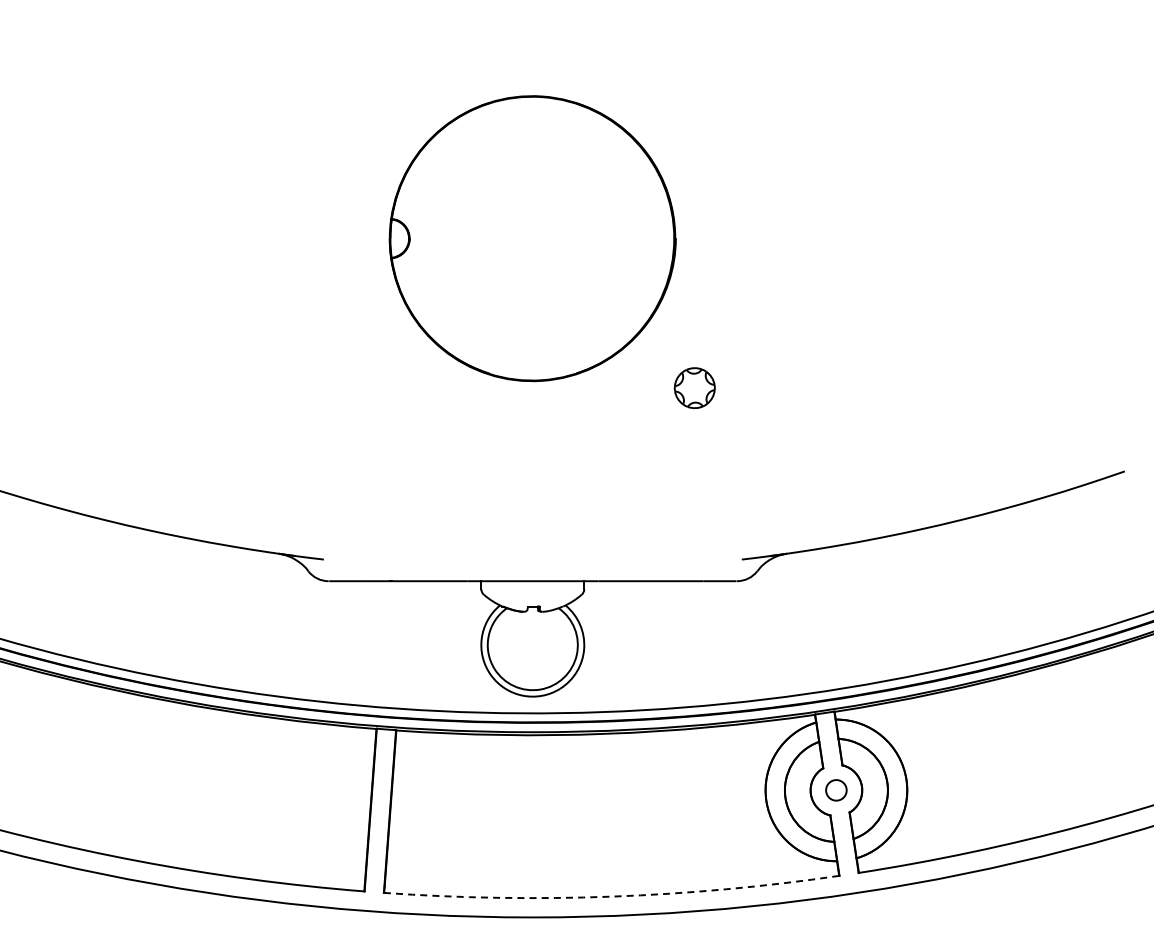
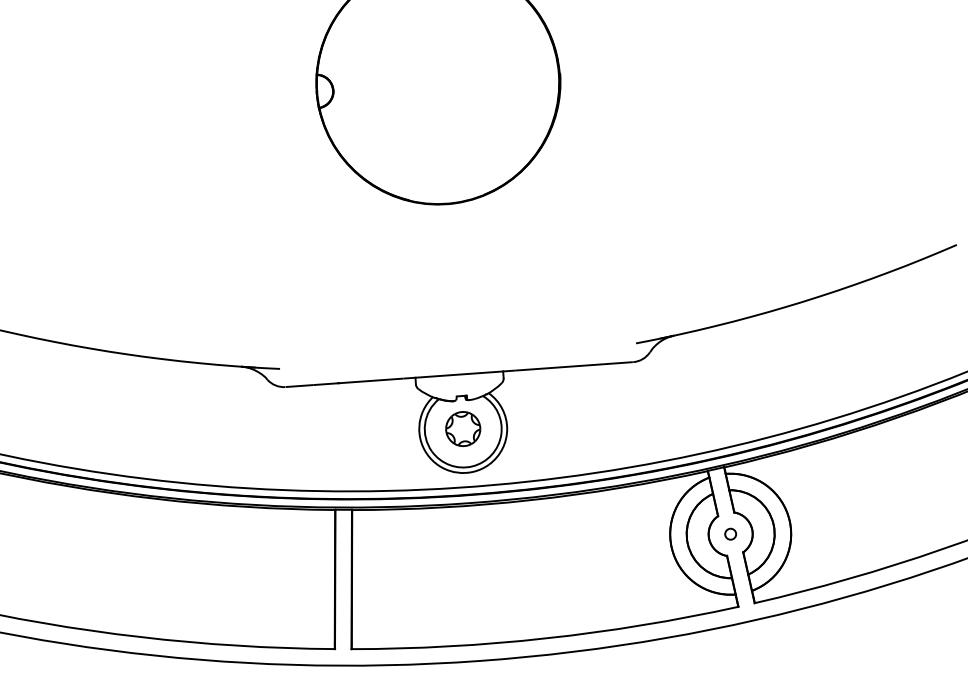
part: (694, 388) -> (462, 429), moved
circle: (836, 790) -> (730, 534), size x0.62
arc: (612, 896) -> (546, 638), dashed -> solid

